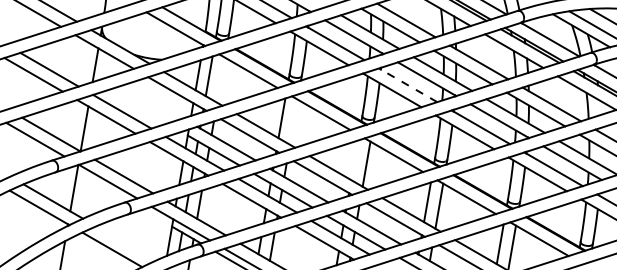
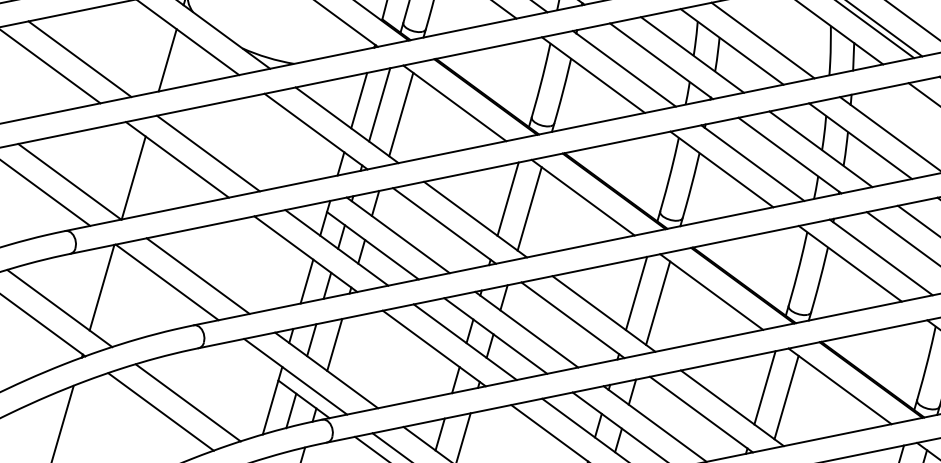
line: (220, 79) -> (400, 113), added
line: (408, 85) -> (753, 163), dashed -> solid
line: (293, 121) -> (529, 207), added
line: (354, 160) -> (636, 293), added
line: (125, 243) -> (187, 402), added

